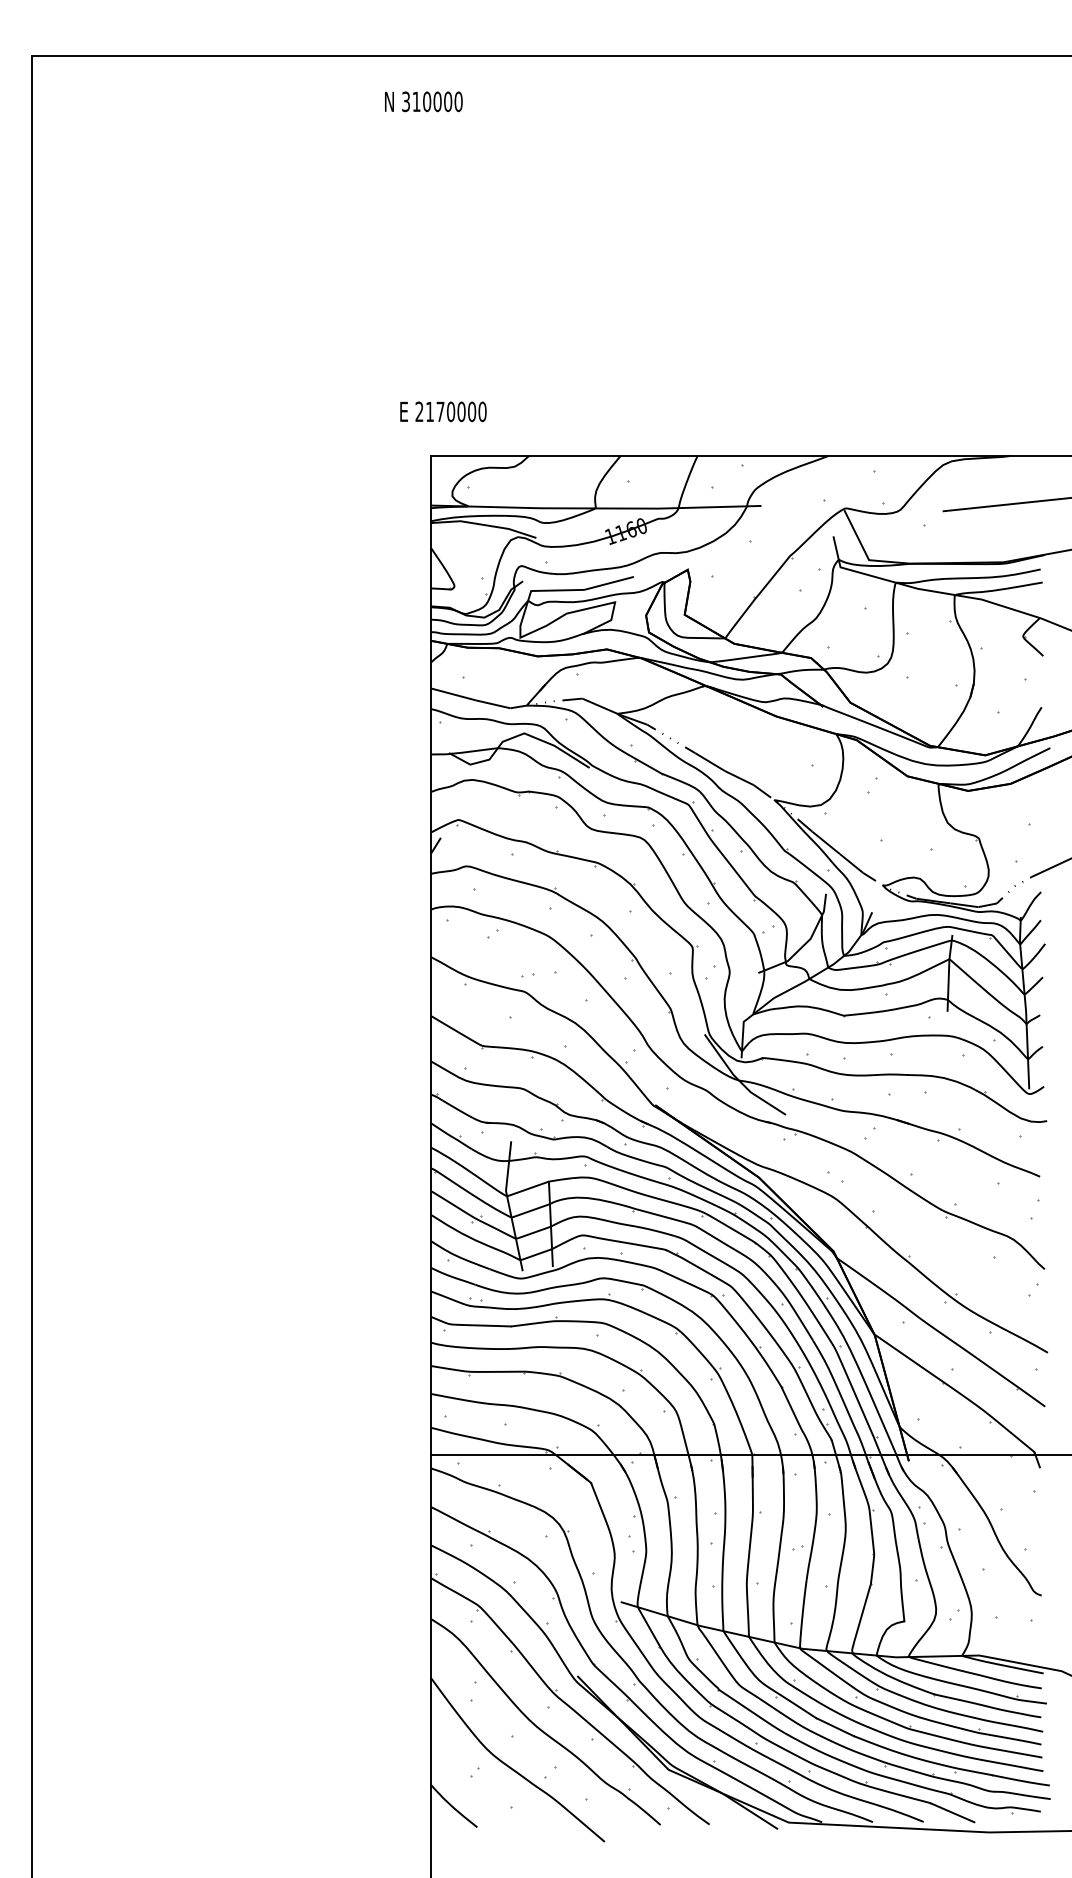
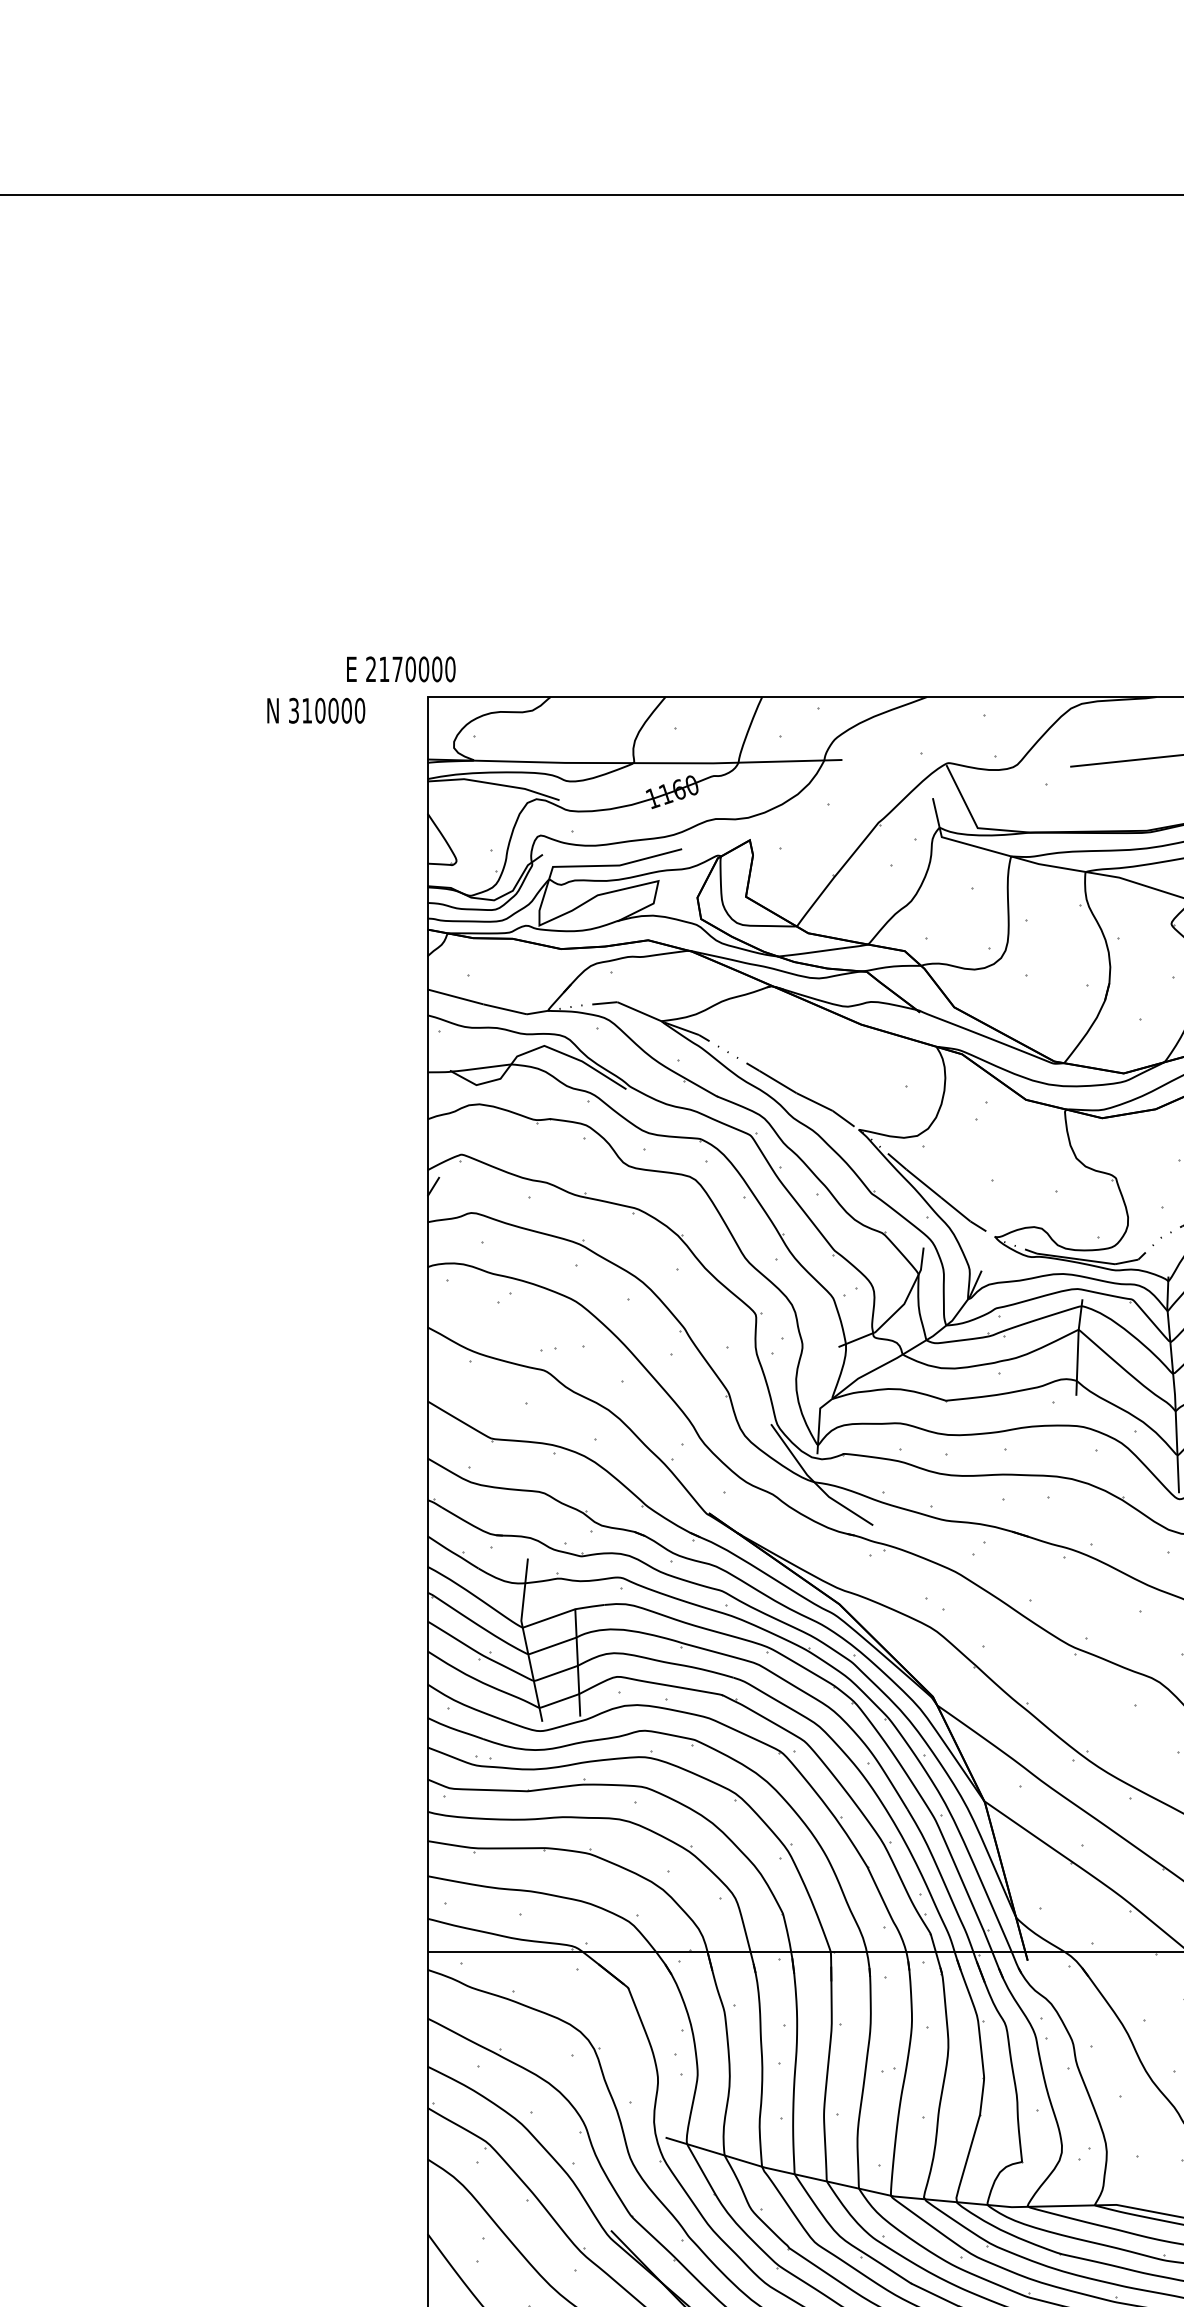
text: (423, 101) -> (315, 710), moved
text: (443, 411) -> (401, 668), moved

